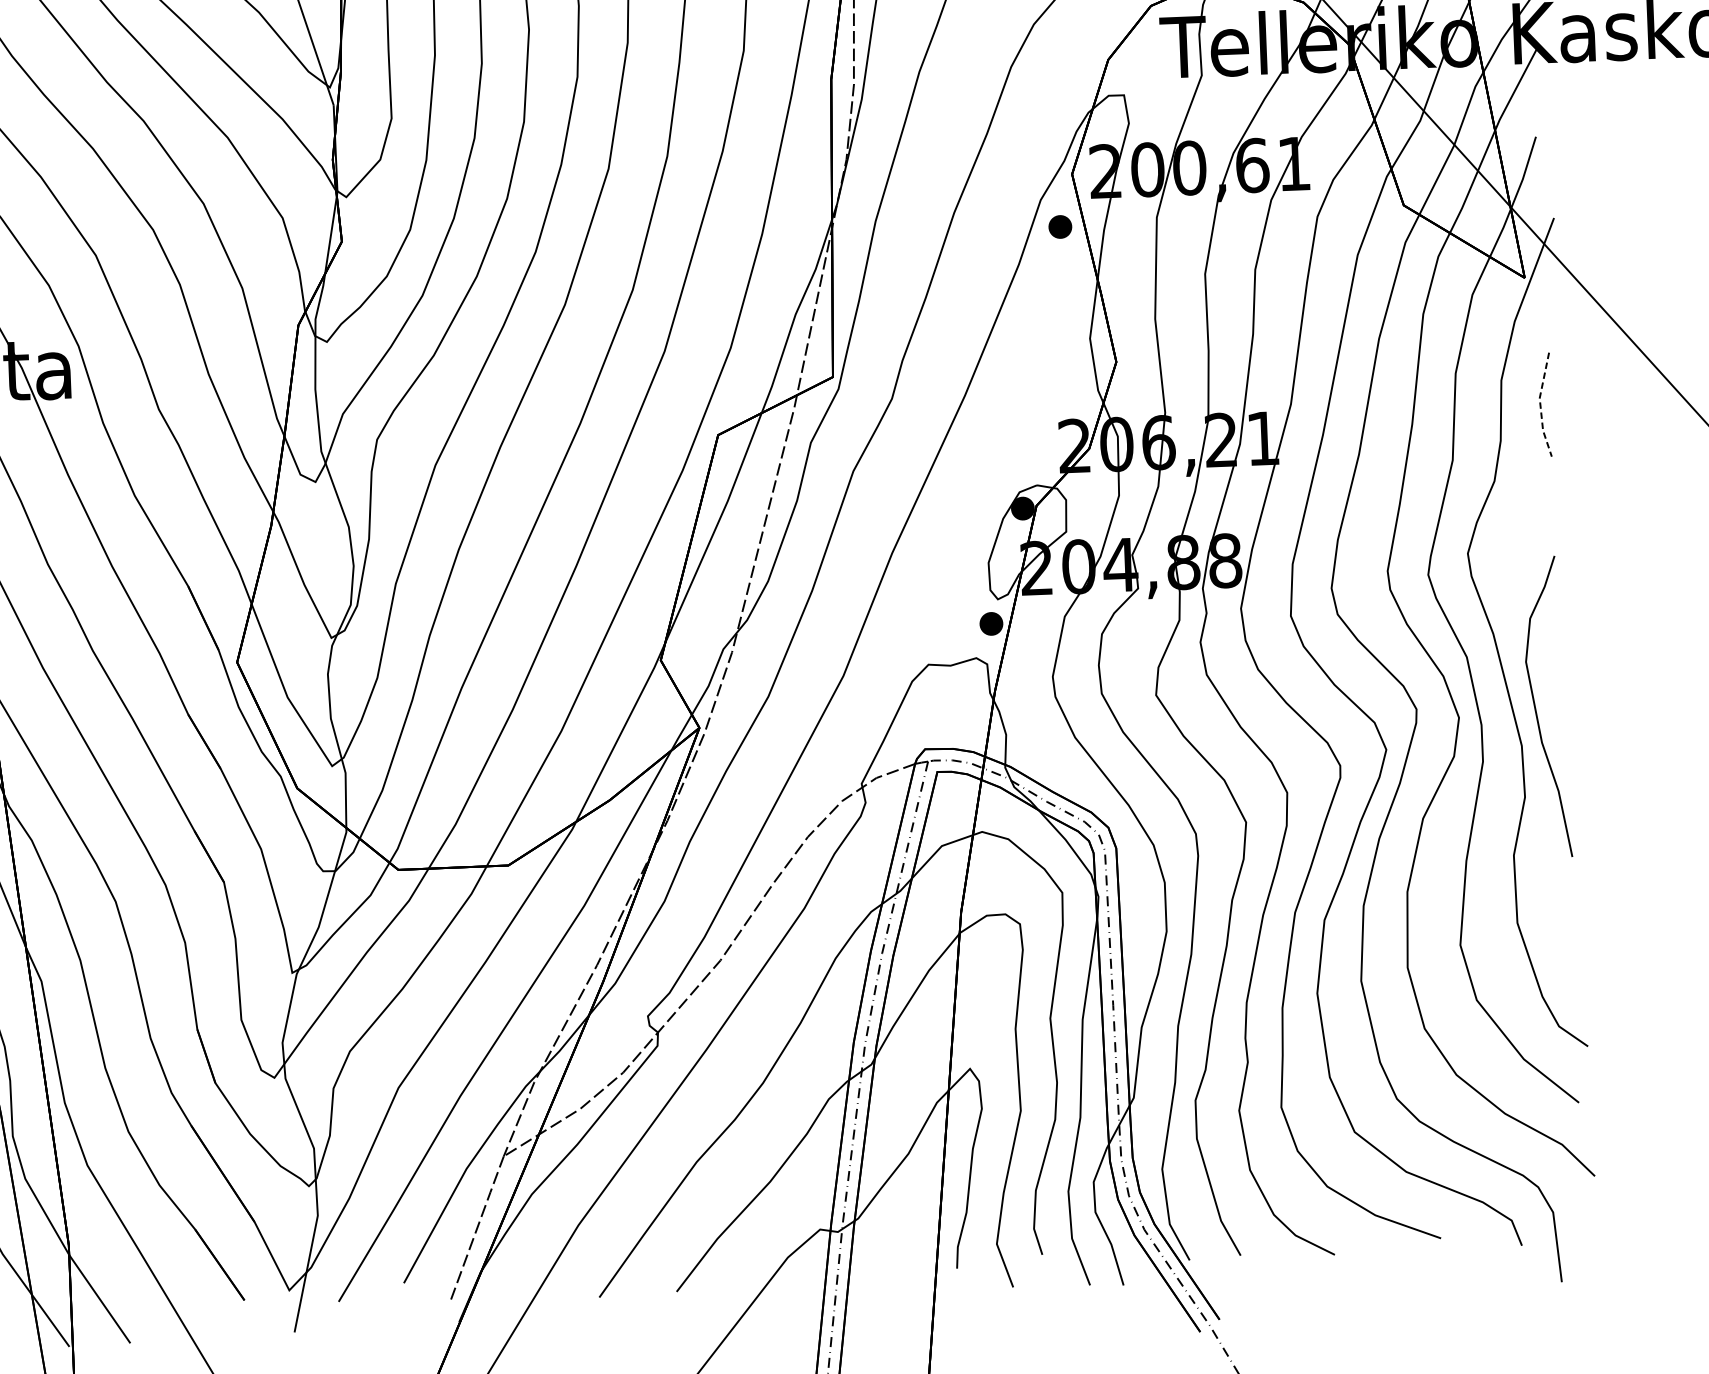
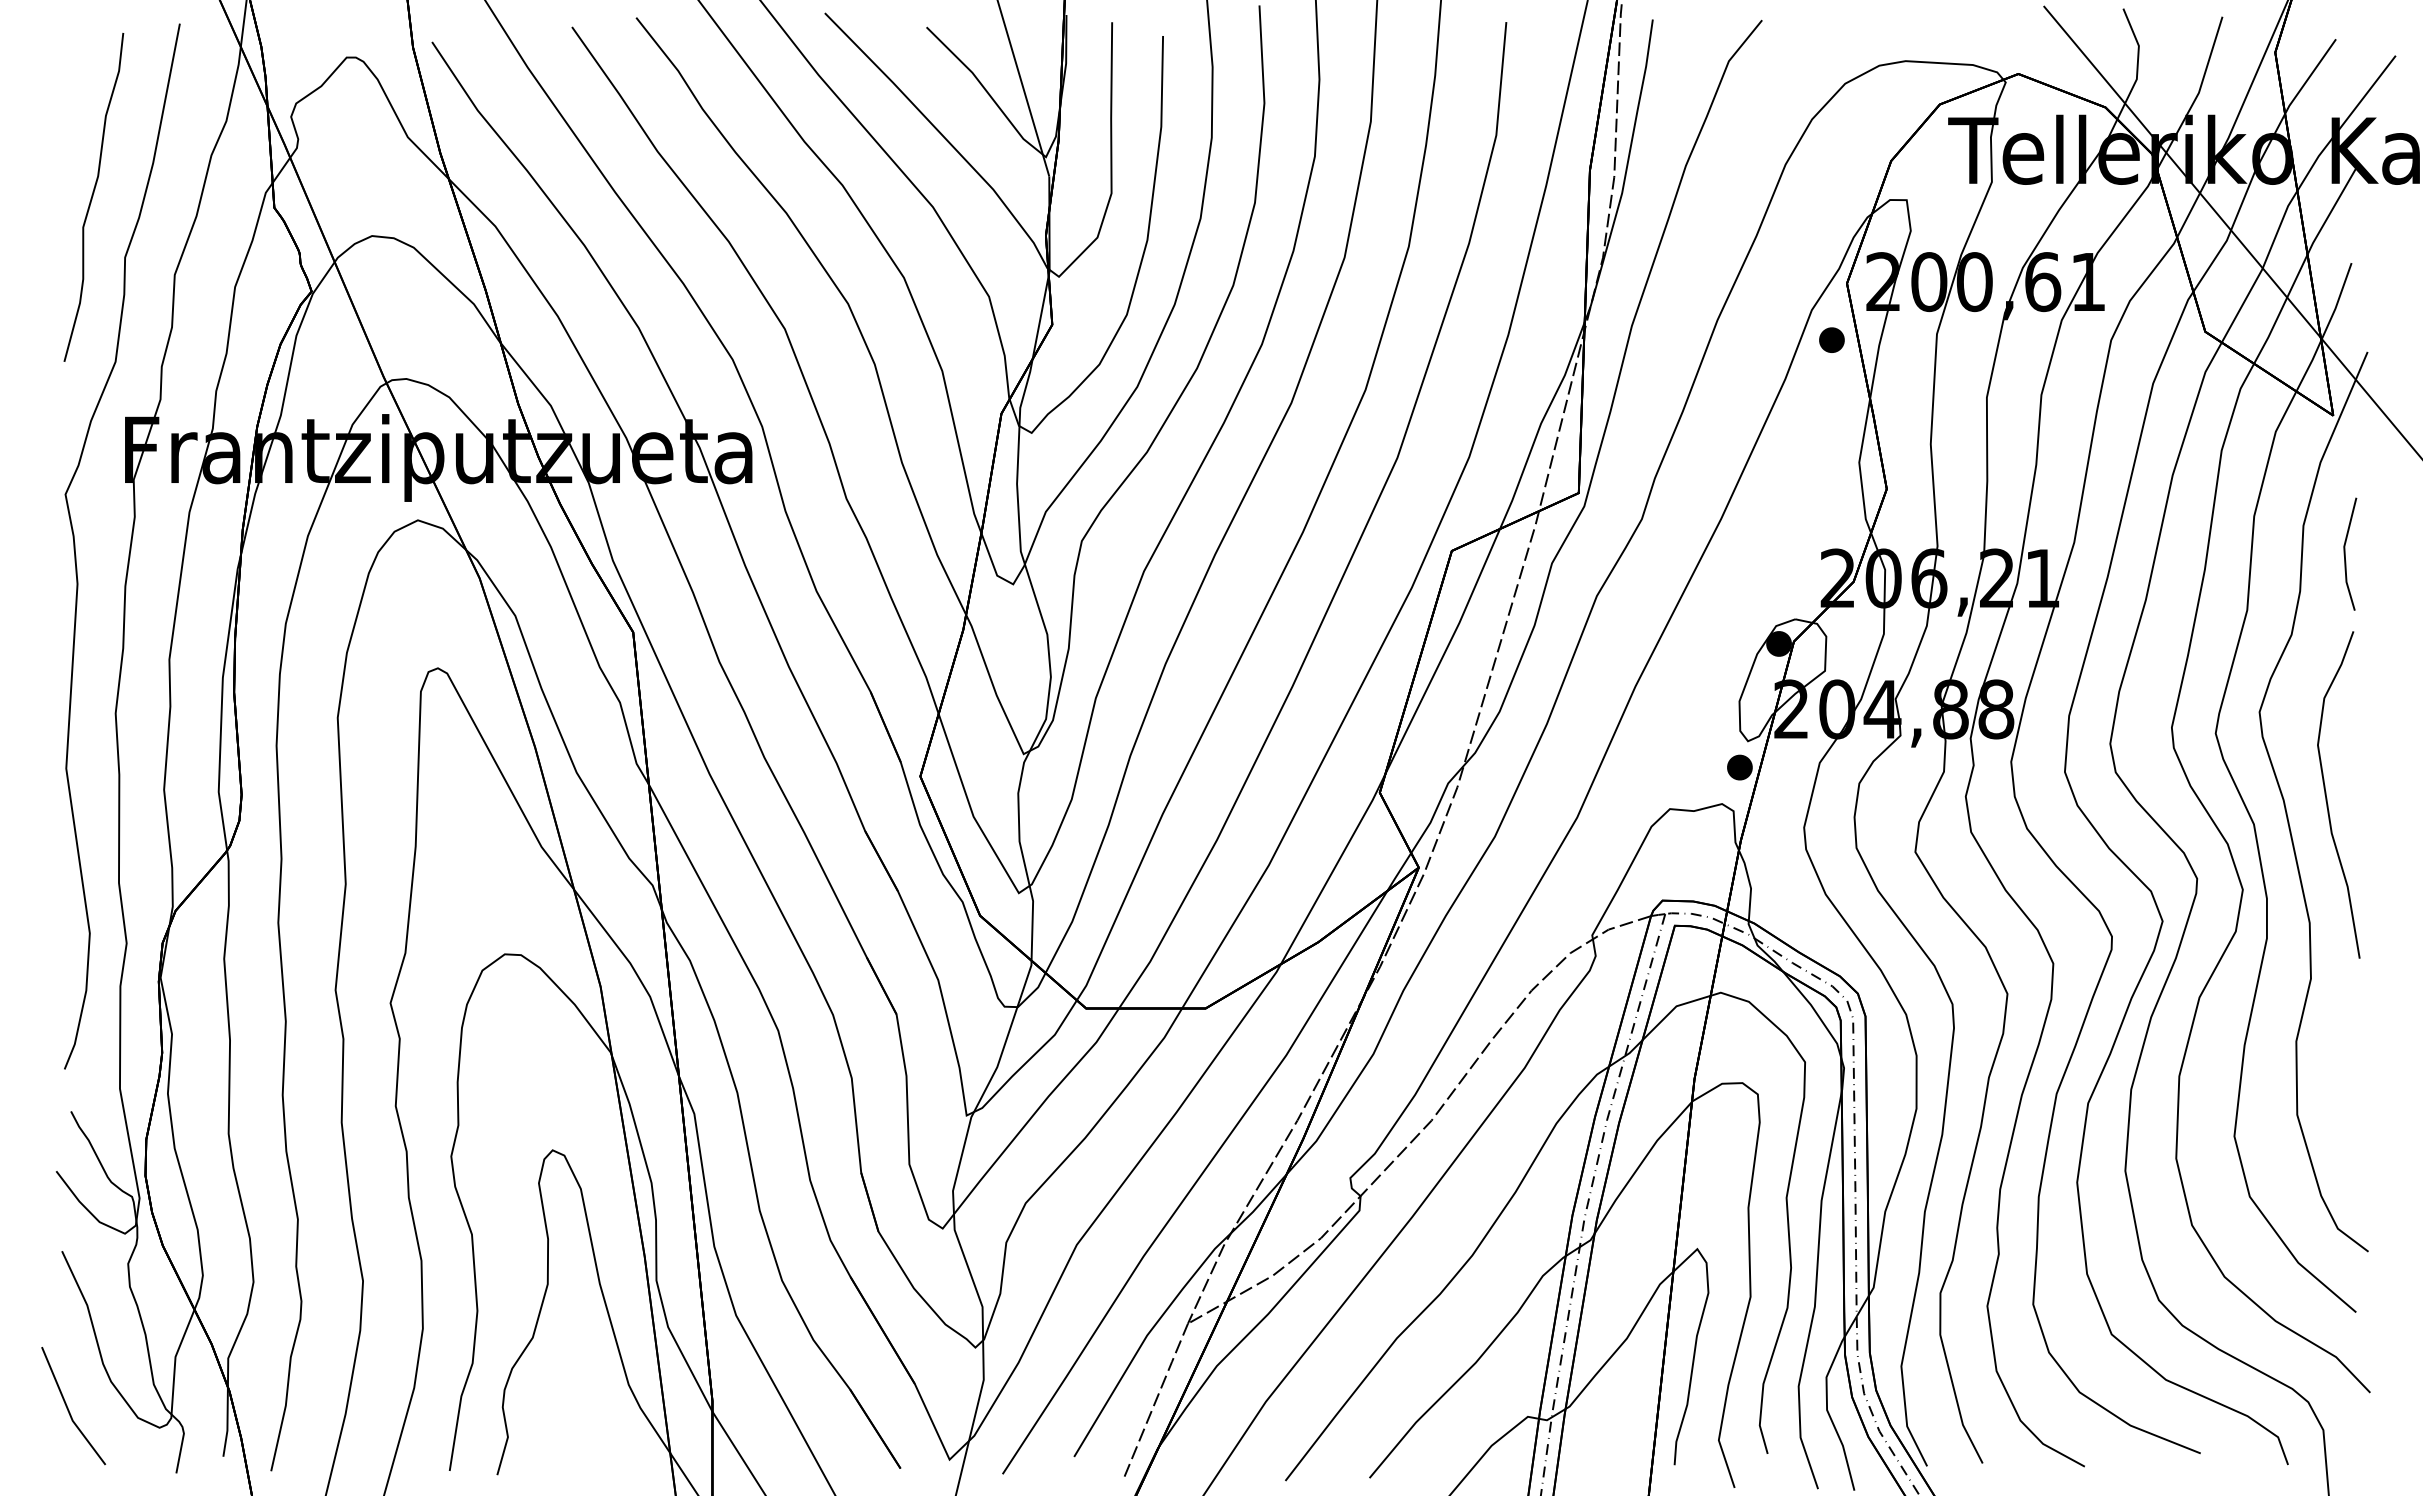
line: (1540, 405) -> (2344, 554), dashed -> solid
curve: (1536, 709) -> (2327, 797), moved

